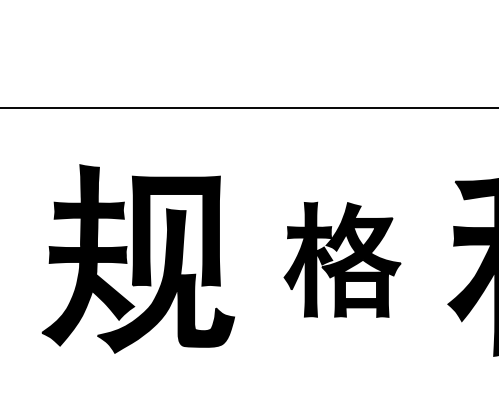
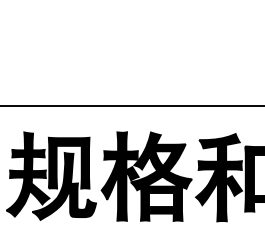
part: (342, 259) -> (146, 176), size x1.67

